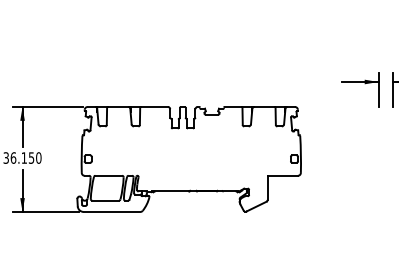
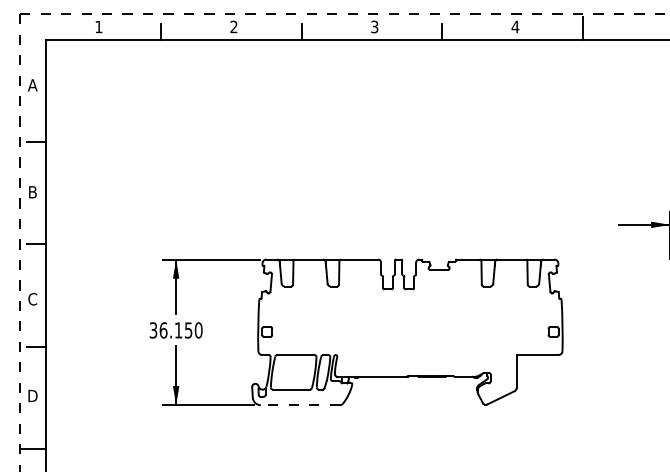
line: (111, 212) -> (299, 405), solid -> dashed

